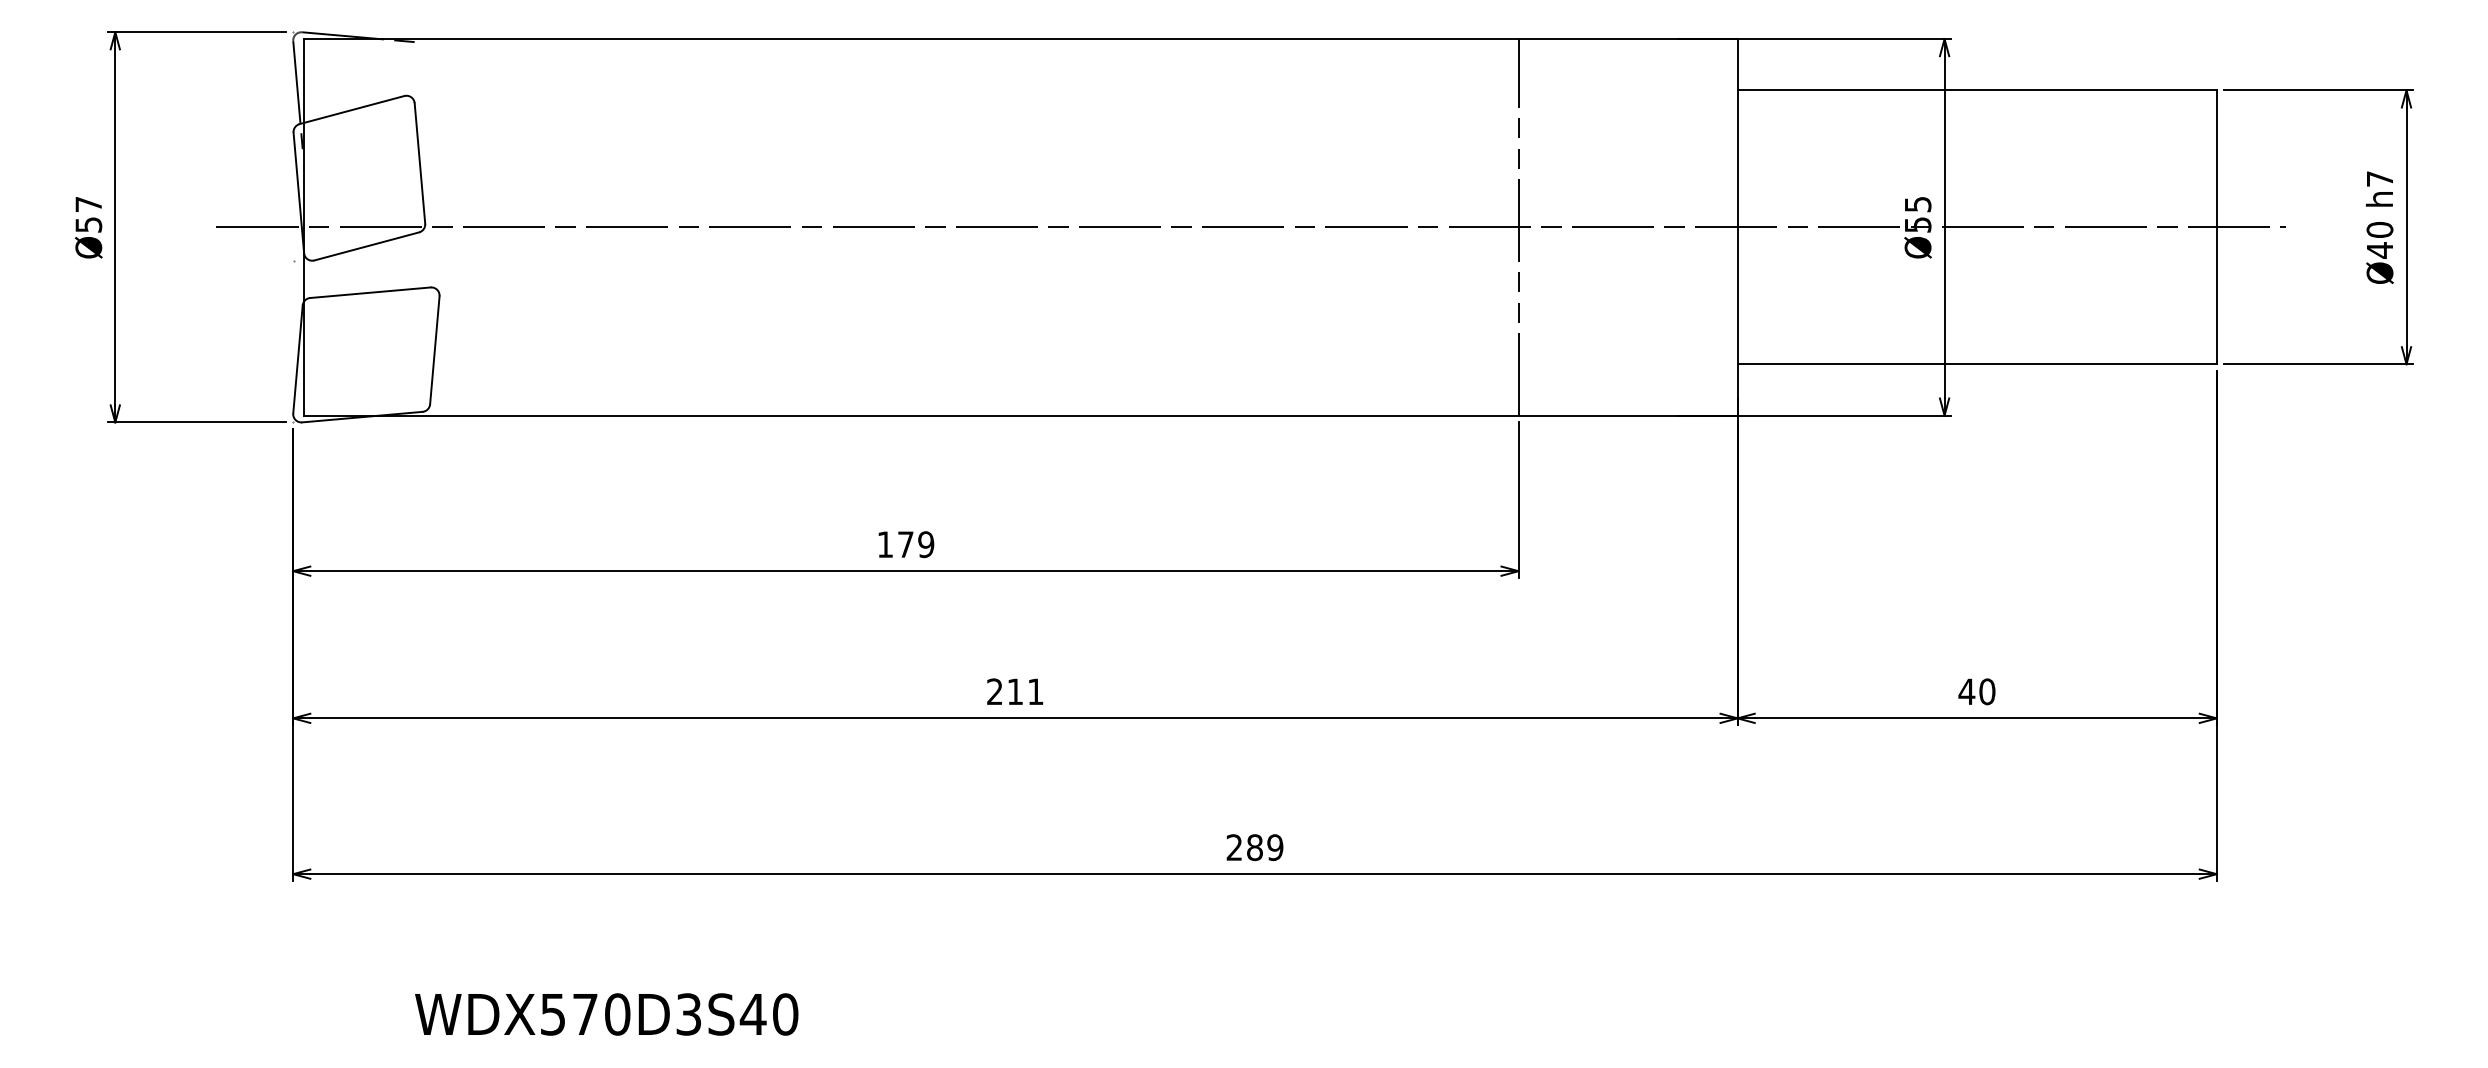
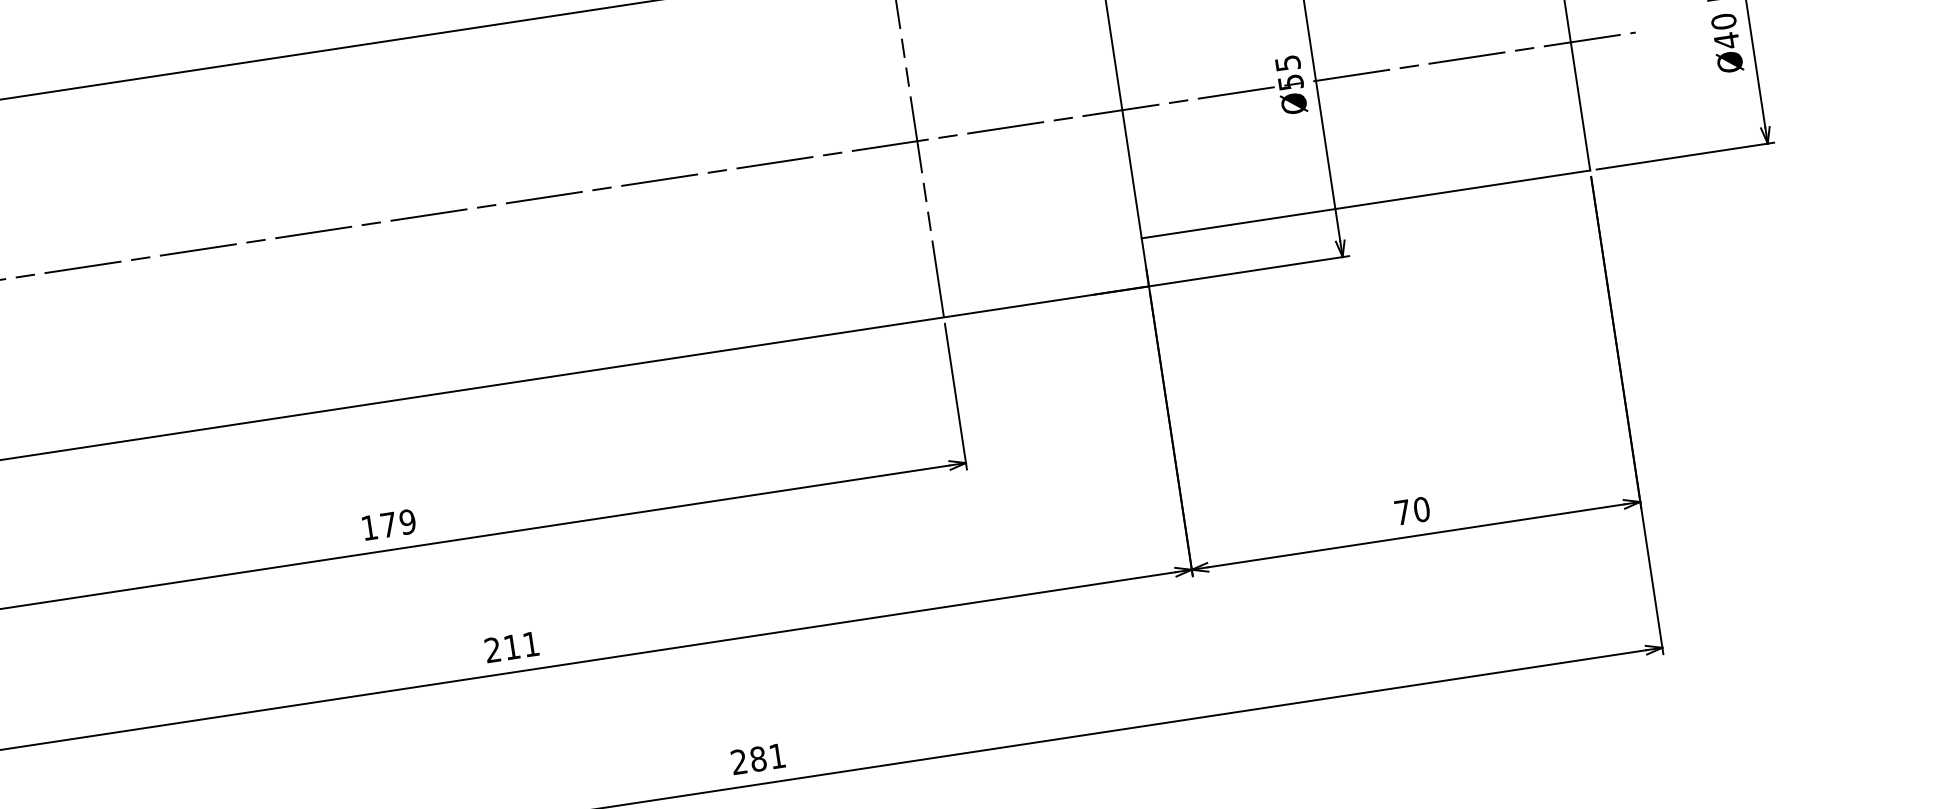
text: (1966, 691) -> (1402, 512), 40 -> 70
text: (1275, 847) -> (777, 756), 289 -> 281

